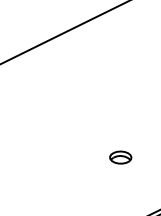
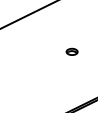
part: (119, 156) -> (71, 51), moved

